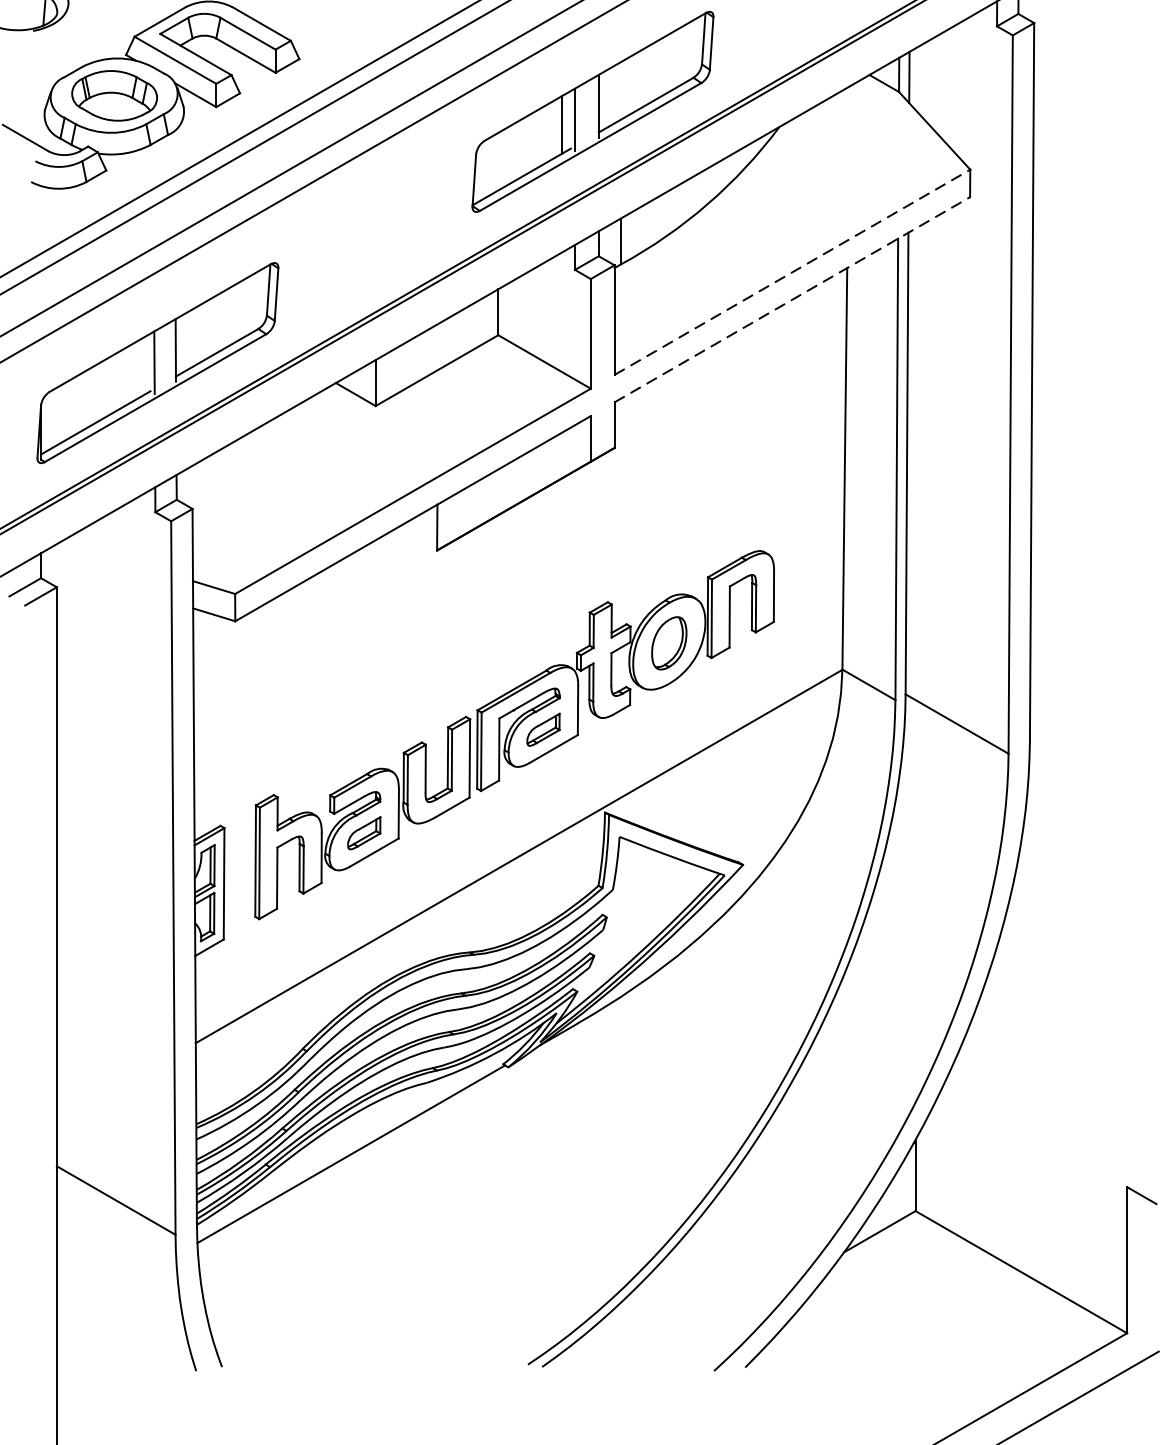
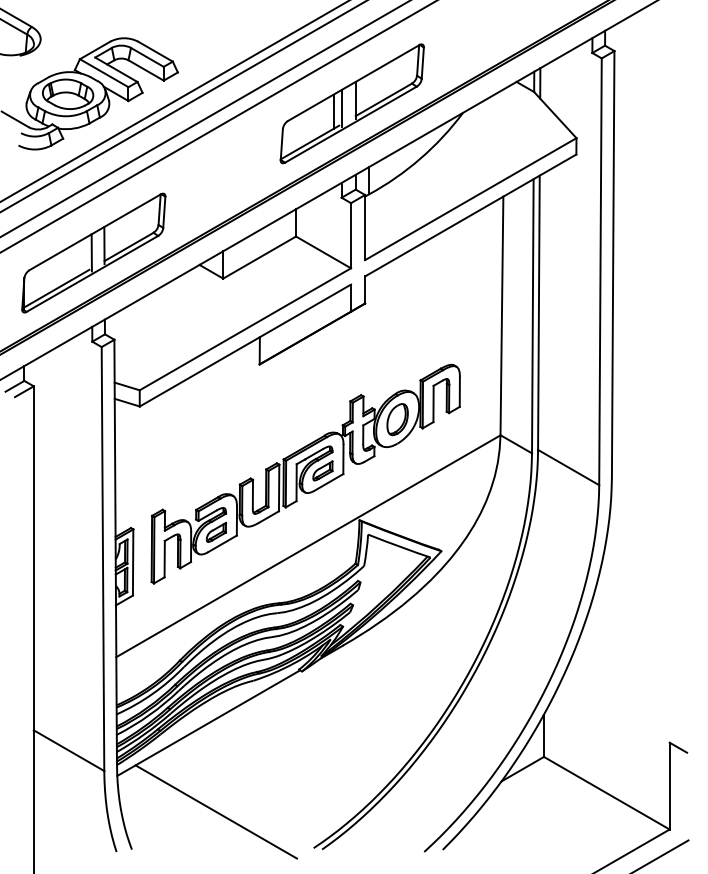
line: (793, 271) -> (471, 198), dashed -> solid
line: (791, 299) -> (470, 215), dashed -> solid
line: (362, 1302) -> (215, 811), added

